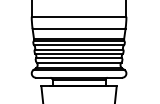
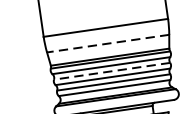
line: (78, 28) -> (107, 43), solid -> dashed
line: (78, 49) -> (111, 71), solid -> dashed

